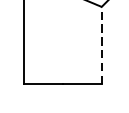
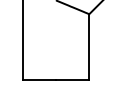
line: (101, 44) -> (89, 46), dashed -> solid

